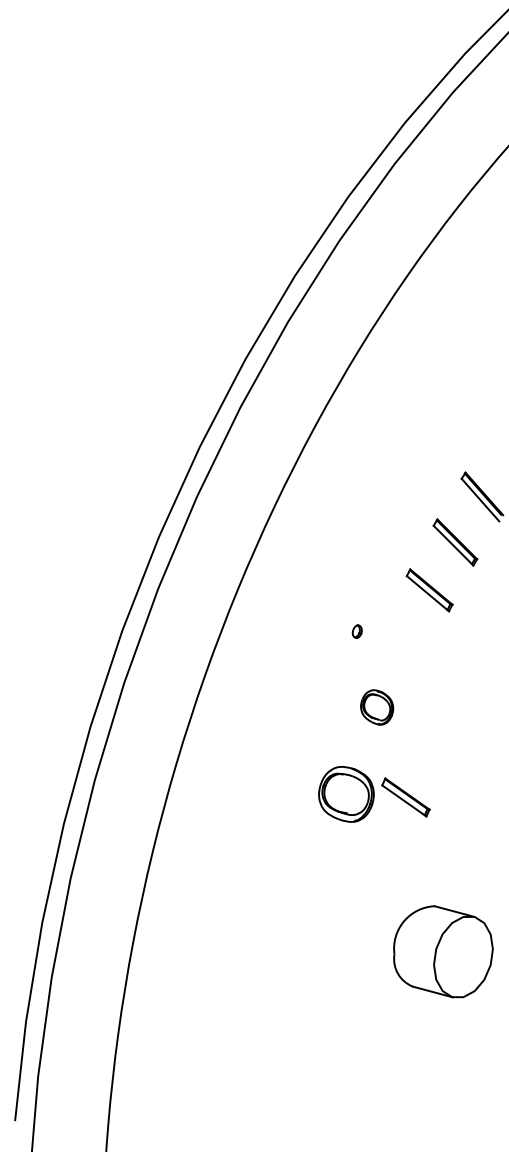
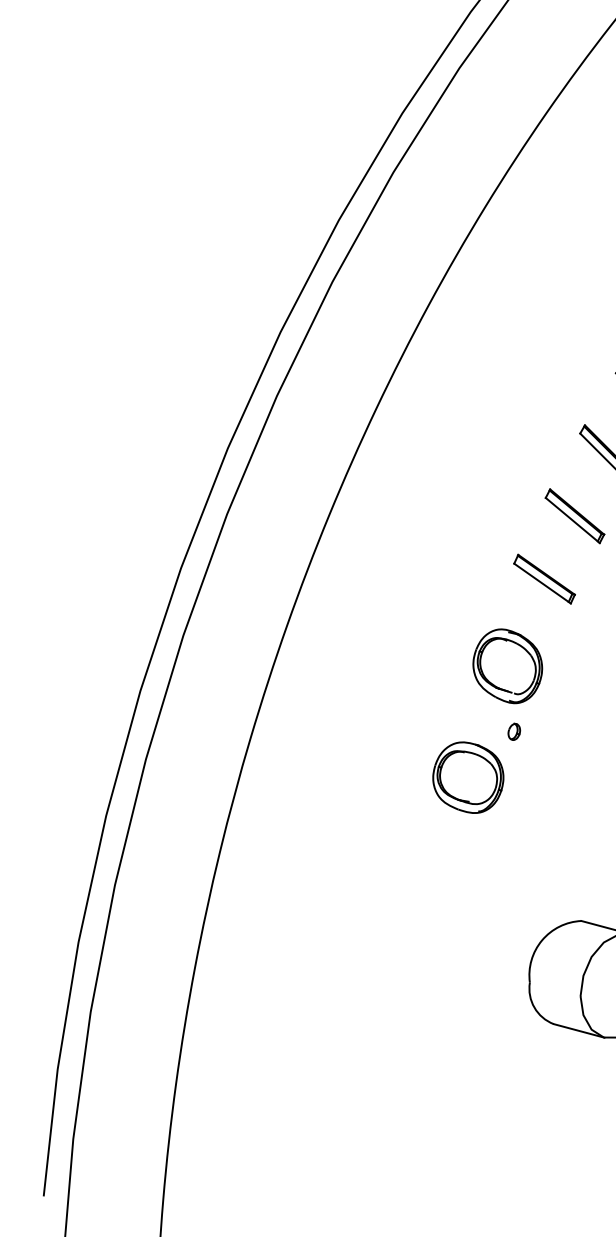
part: (356, 631) -> (513, 731), moved
part: (376, 707) -> (506, 666), size x1.67
part: (405, 797) -> (544, 579), moved

